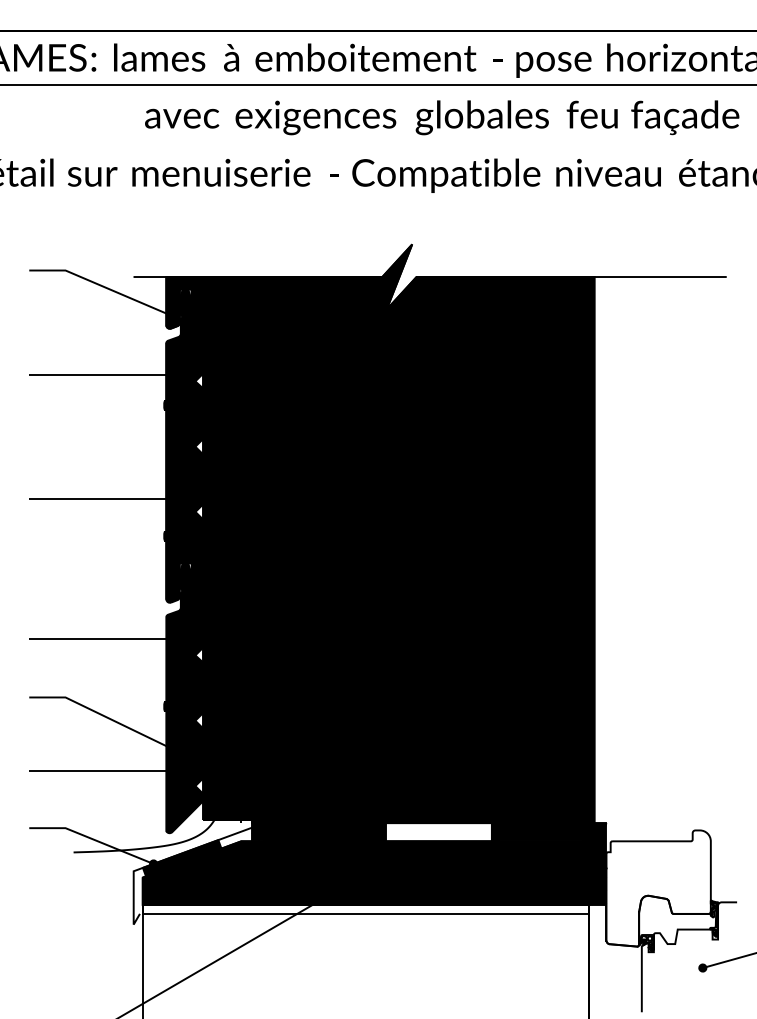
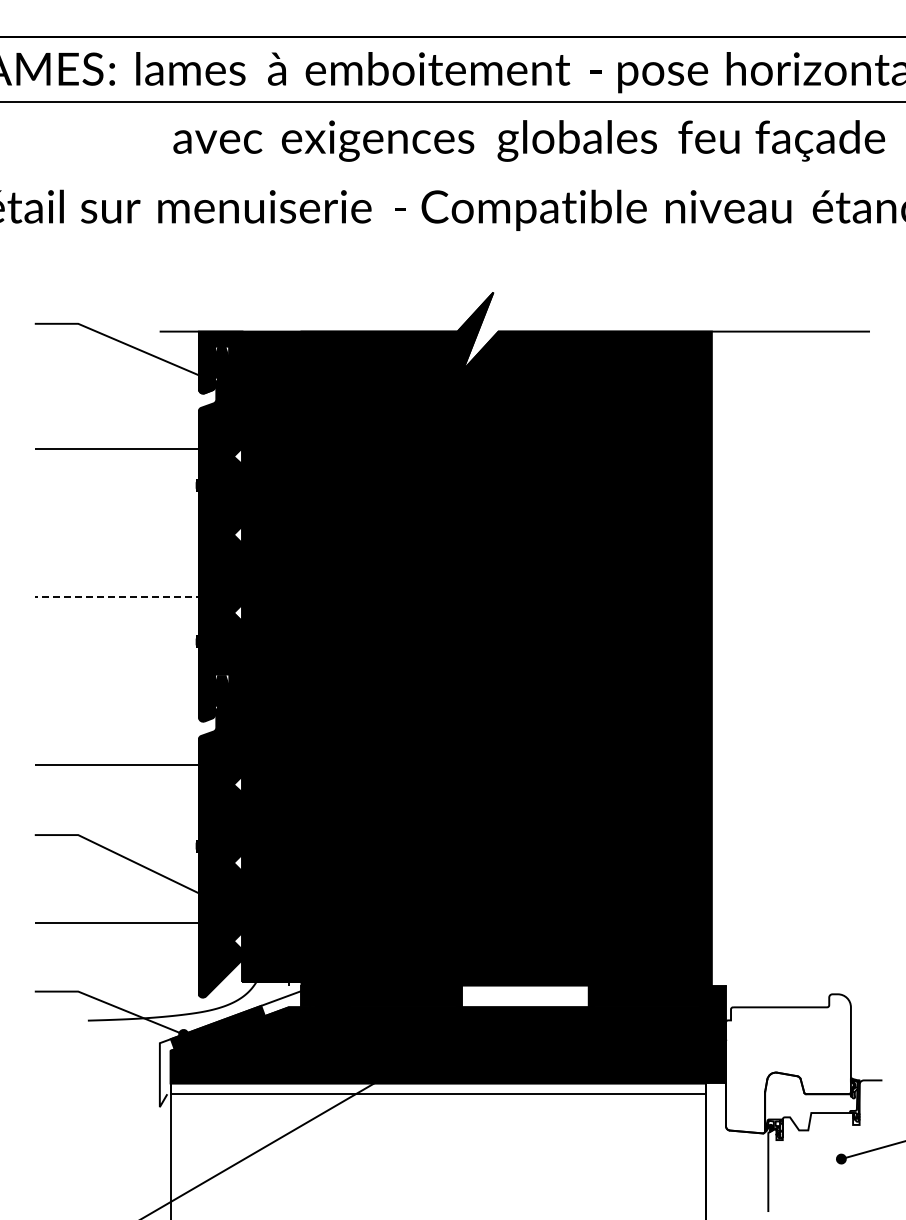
line: (108, 499) -> (129, 597), solid -> dashed

